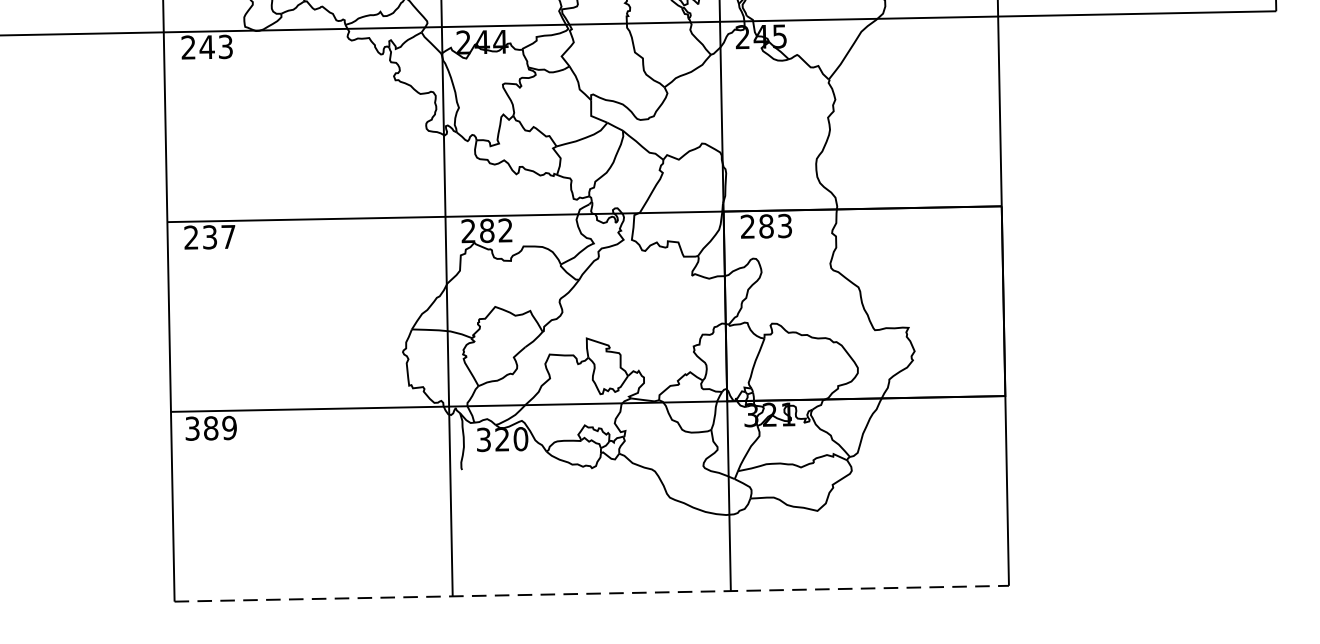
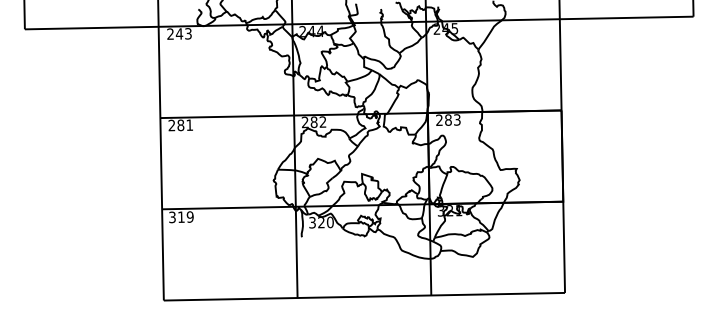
text: (217, 237) -> (184, 125), 237 -> 281
text: (211, 428) -> (181, 217), 389 -> 319
line: (591, 593) -> (364, 296), dashed -> solid

